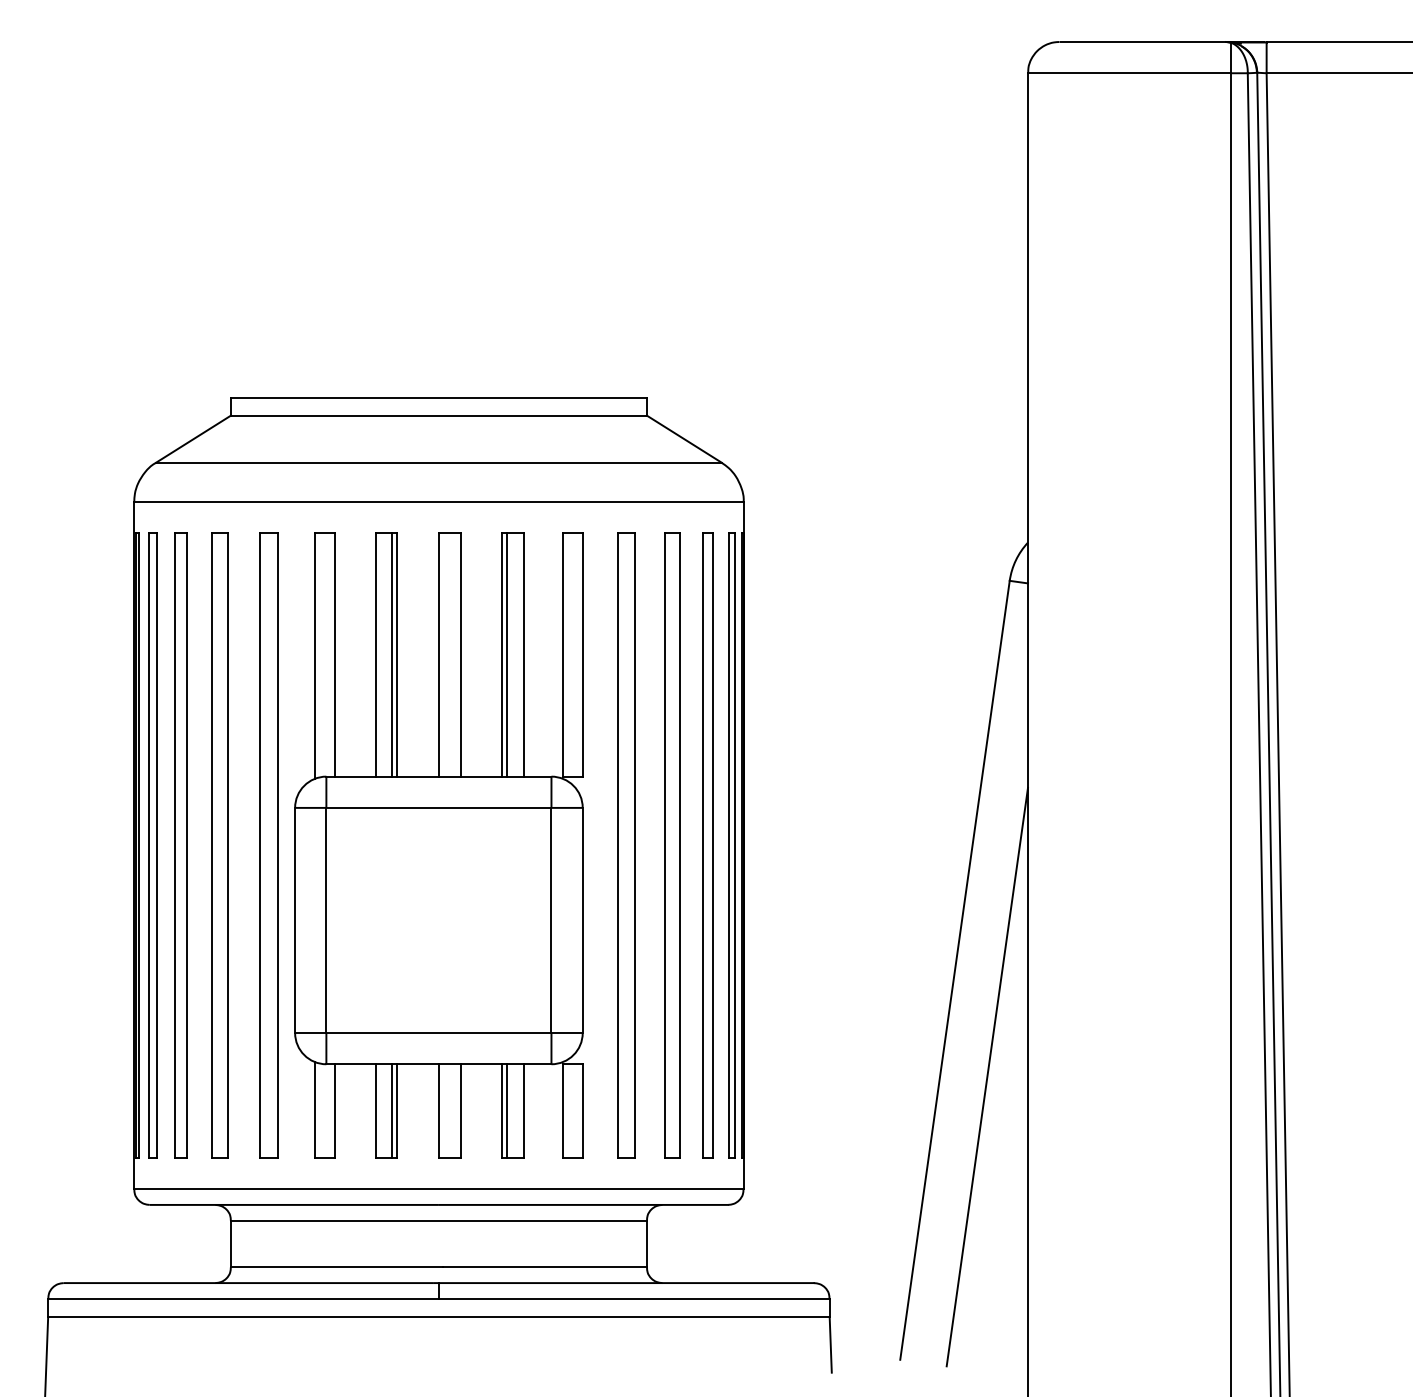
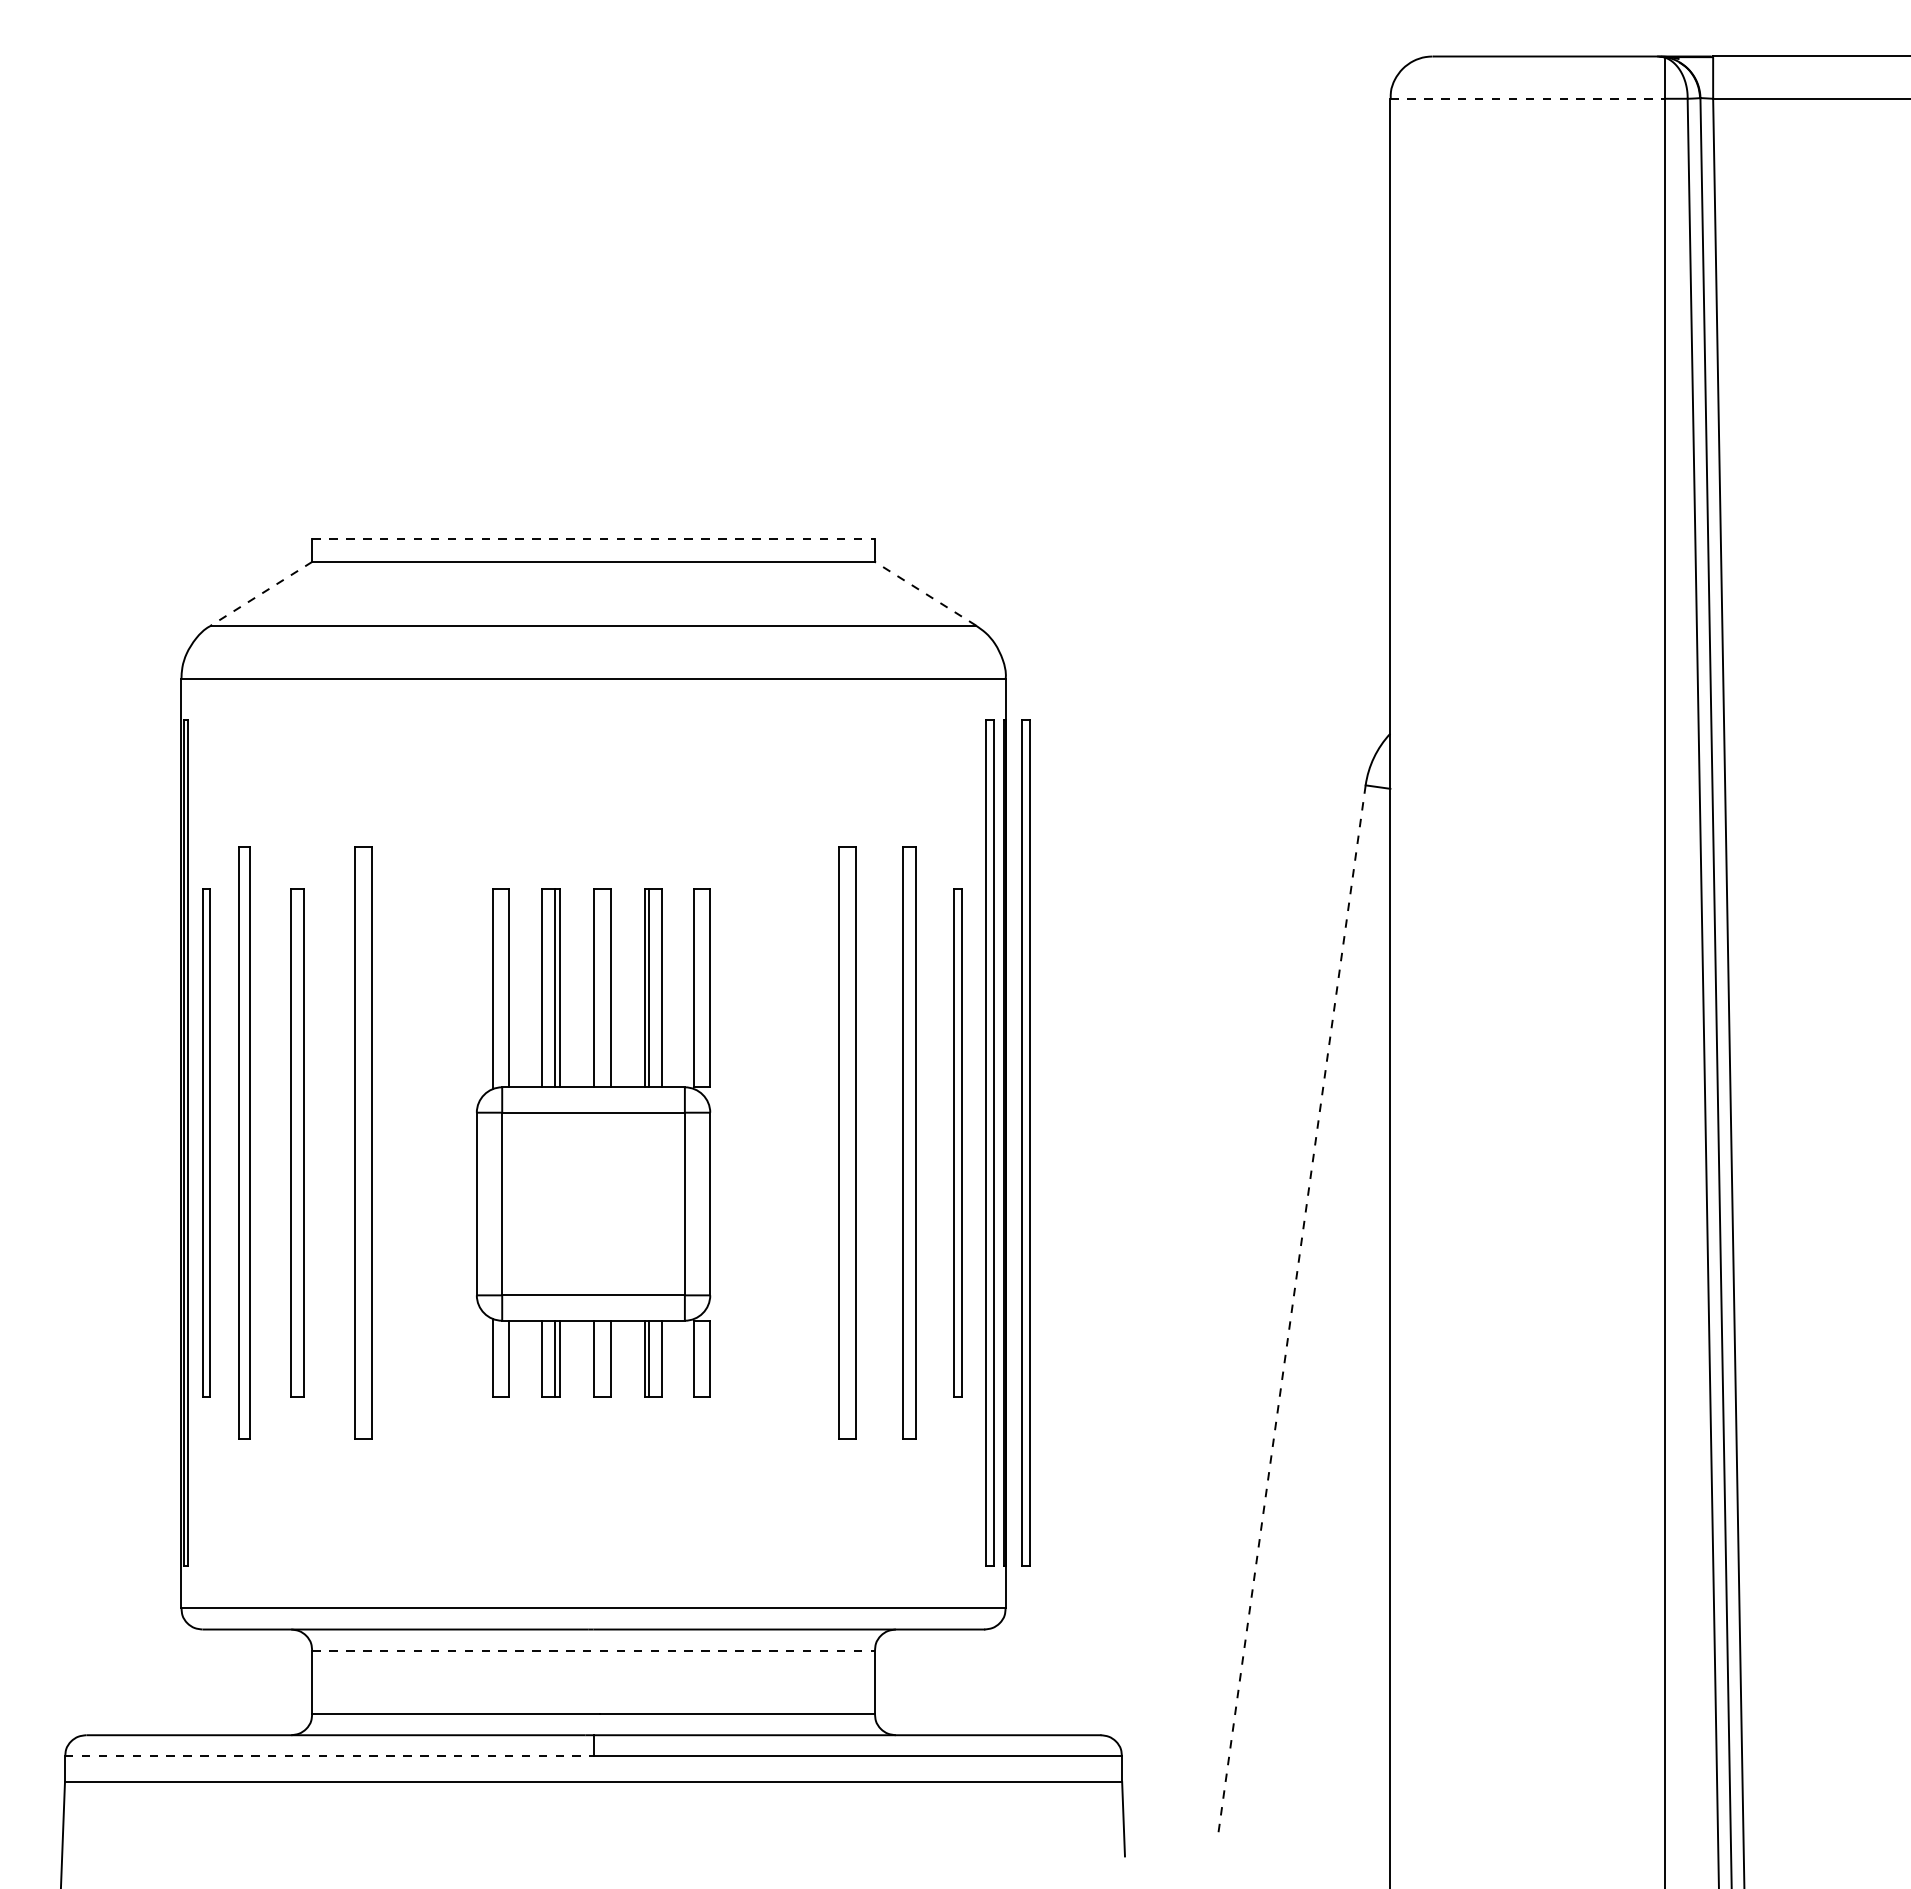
line: (1130, 73) -> (1528, 98), solid -> dashed
line: (439, 398) -> (594, 538), solid -> dashed
line: (193, 439) -> (261, 593), solid -> dashed
line: (684, 439) -> (925, 593), solid -> dashed
part: (152, 844) -> (206, 1142), size x0.6
part: (180, 844) -> (244, 1142), size x0.7
part: (220, 844) -> (297, 1142), size x0.6
part: (268, 844) -> (363, 1142), size x0.7
part: (438, 844) -> (593, 1142), size x0.6
part: (626, 844) -> (847, 1142), size x0.7
part: (672, 844) -> (909, 1142), size x0.7
part: (707, 844) -> (957, 1142), size x0.6
part: (758, 844) -> (1025, 1142), added
line: (954, 970) -> (1291, 1312), solid -> dashed
line: (987, 1077) -> (1335, 1456), removed
line: (439, 1220) -> (594, 1650), solid -> dashed
line: (243, 1298) -> (329, 1756), solid -> dashed

